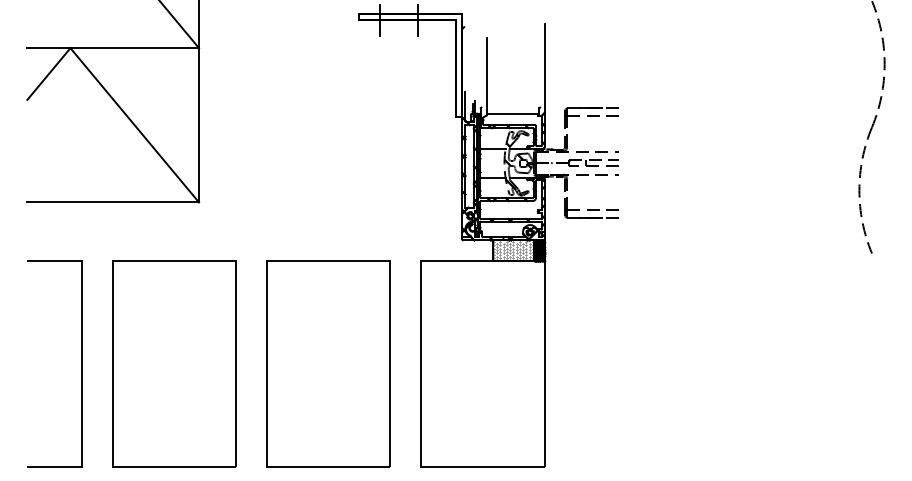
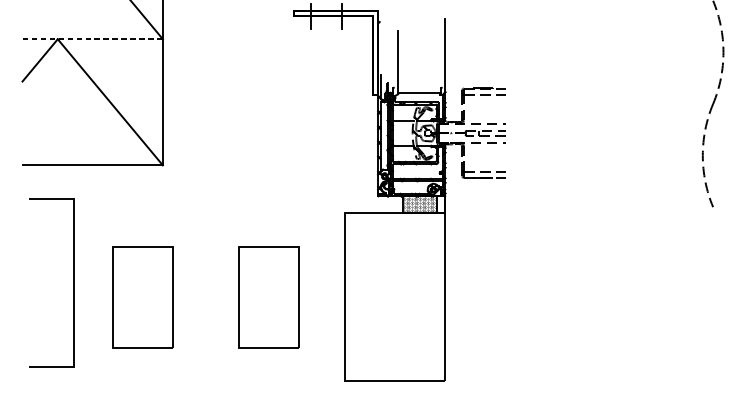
line: (113, 48) -> (92, 39), solid -> dashed
hatch: (539, 250) -> (441, 204), removed
line: (81, 363) -> (73, 282), moved
part: (174, 363) -> (142, 297), size x0.6
part: (328, 363) -> (268, 297), size x0.6

